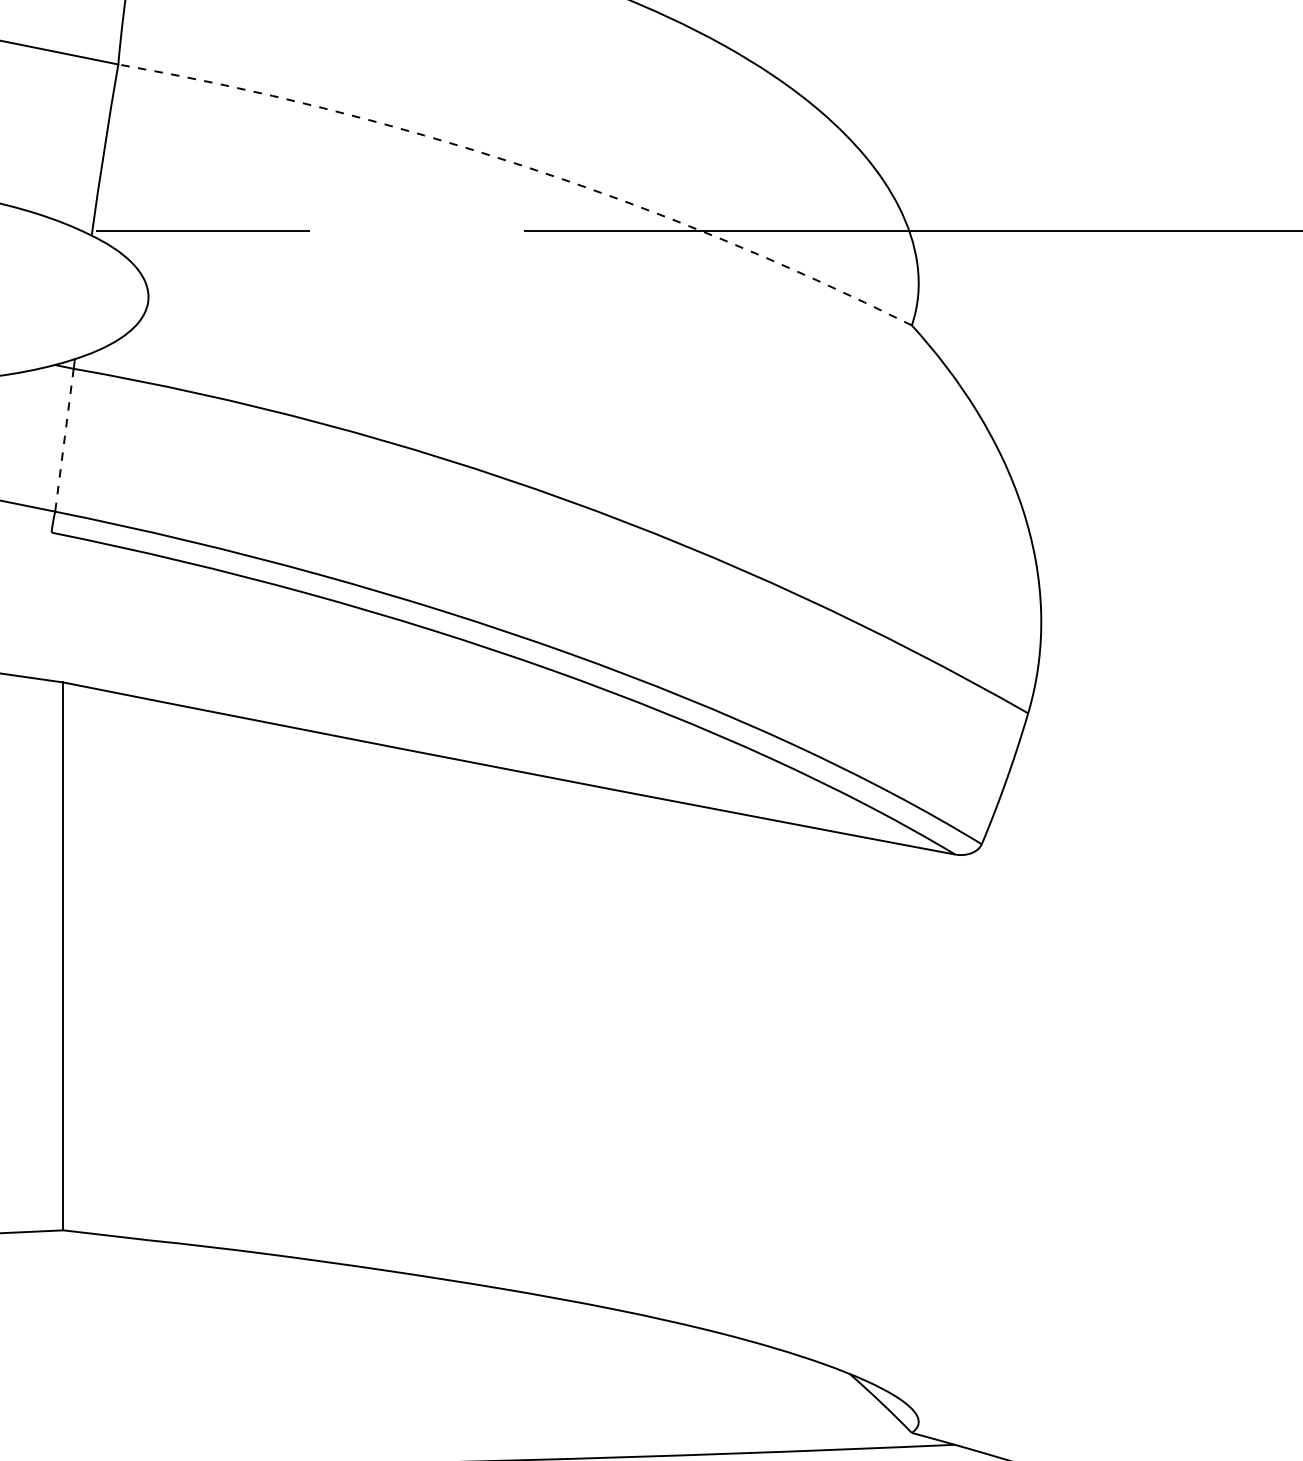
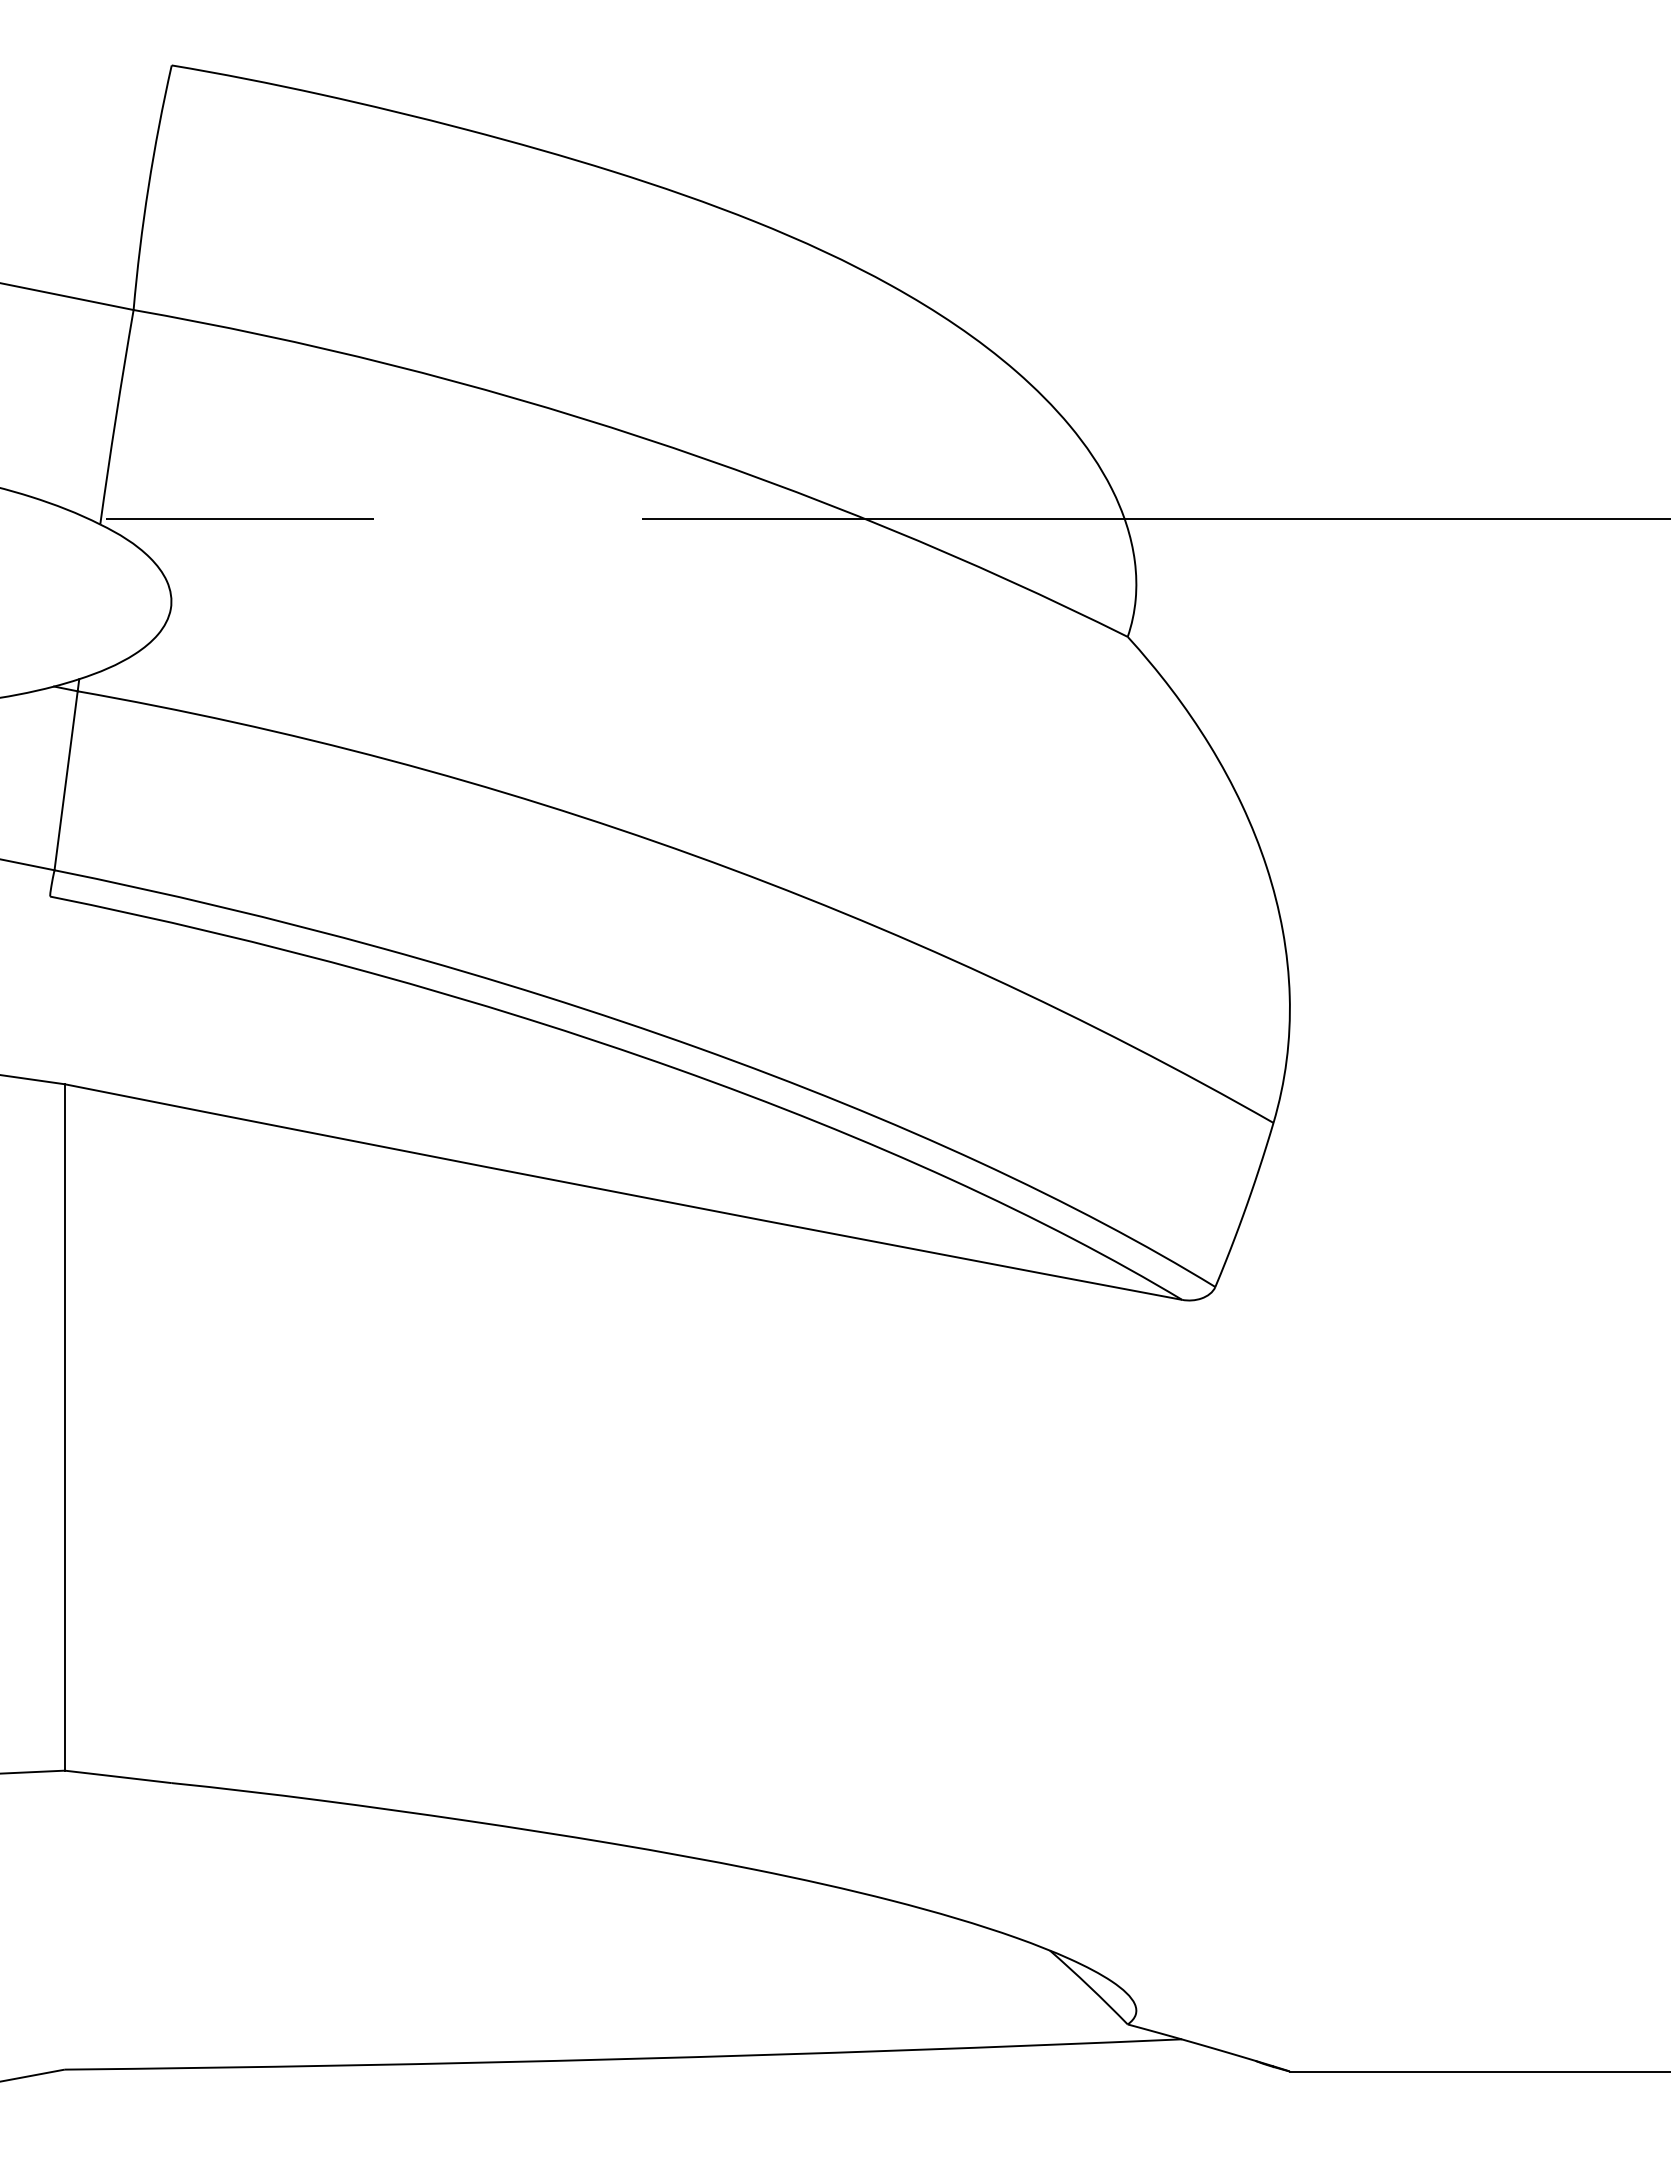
arc: (524, 166) -> (642, 437), dashed -> solid
line: (64, 440) -> (66, 781), dashed -> solid

